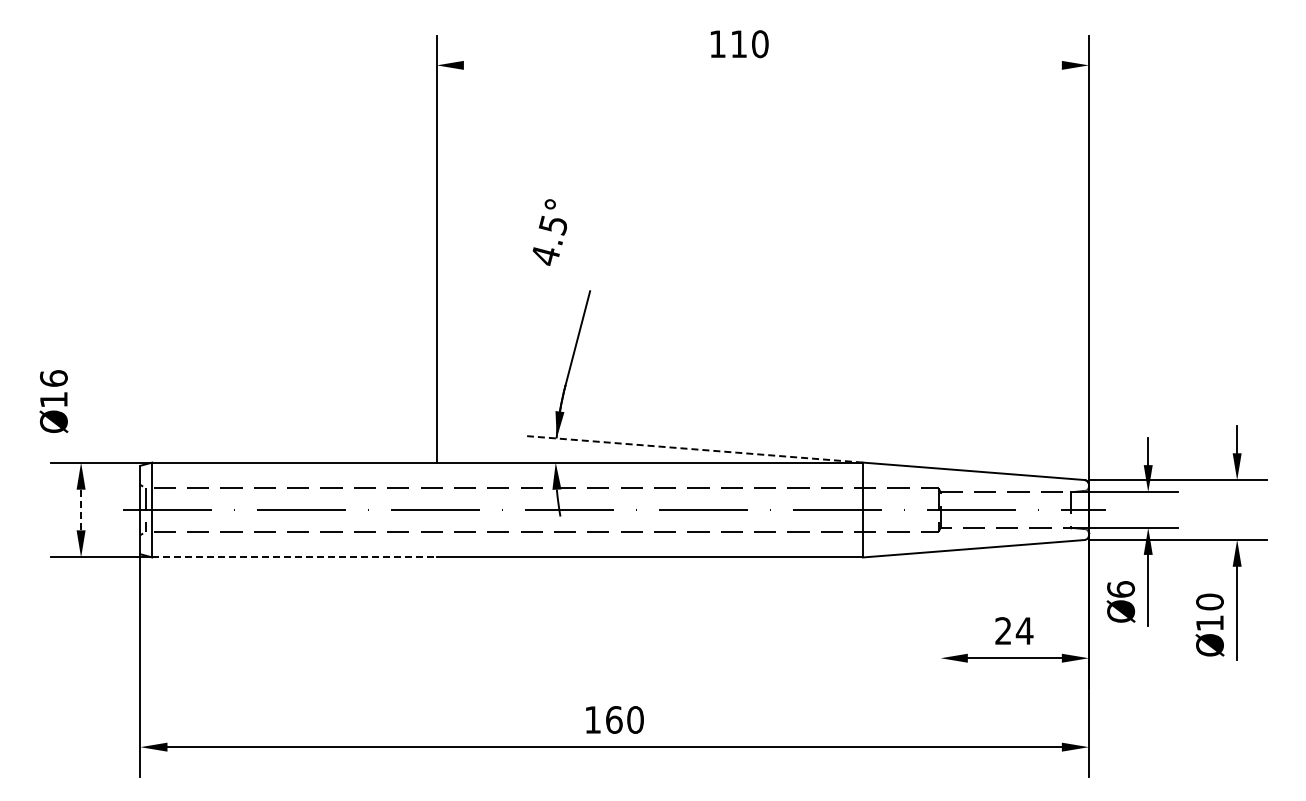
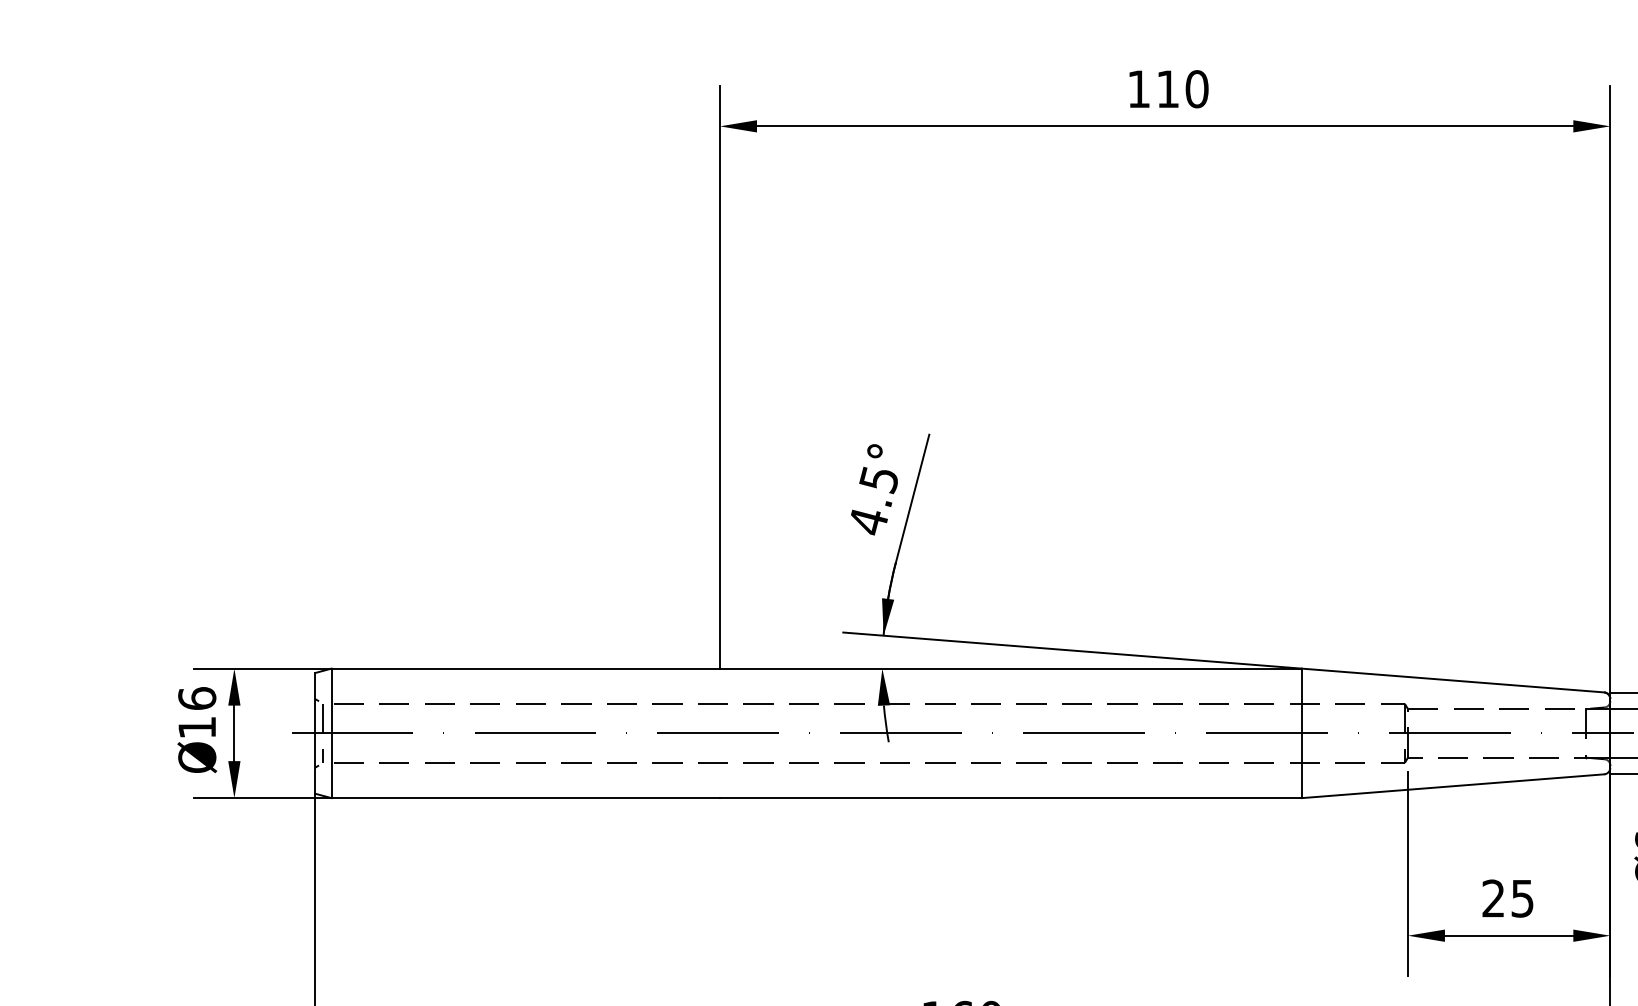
text: (739, 44) -> (1168, 89), moved
line: (762, 65) -> (1164, 126), added
text: (549, 232) -> (873, 489), moved
text: (53, 401) -> (196, 729), moved
line: (694, 449) -> (1071, 650), dashed -> solid
line: (81, 510) -> (234, 734), dashed -> solid
line: (295, 557) -> (527, 798), dashed -> solid
line: (940, 612) -> (1407, 873), added
text: (1024, 631) -> (1522, 899), 24 -> 25

